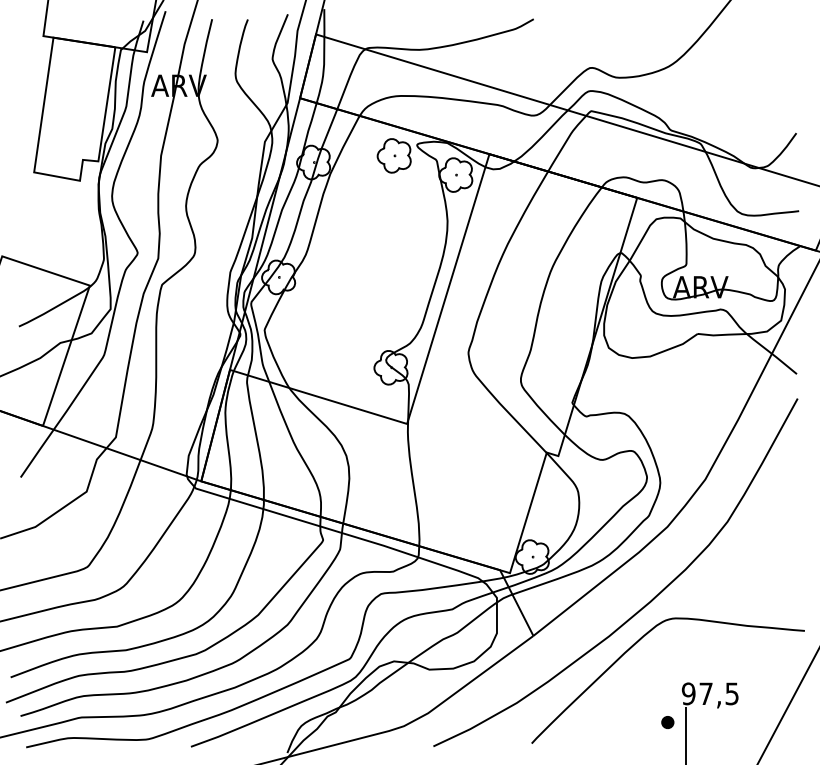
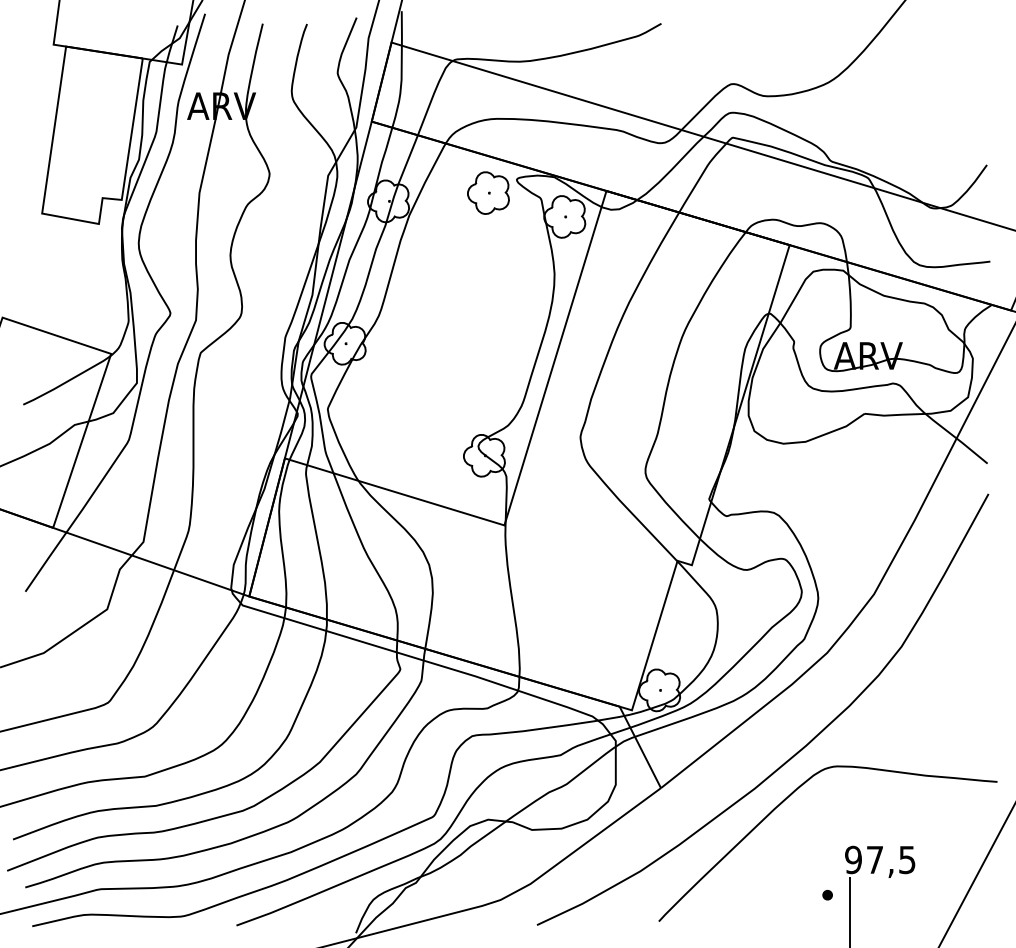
part: (667, 721) -> (827, 894), size x0.62

